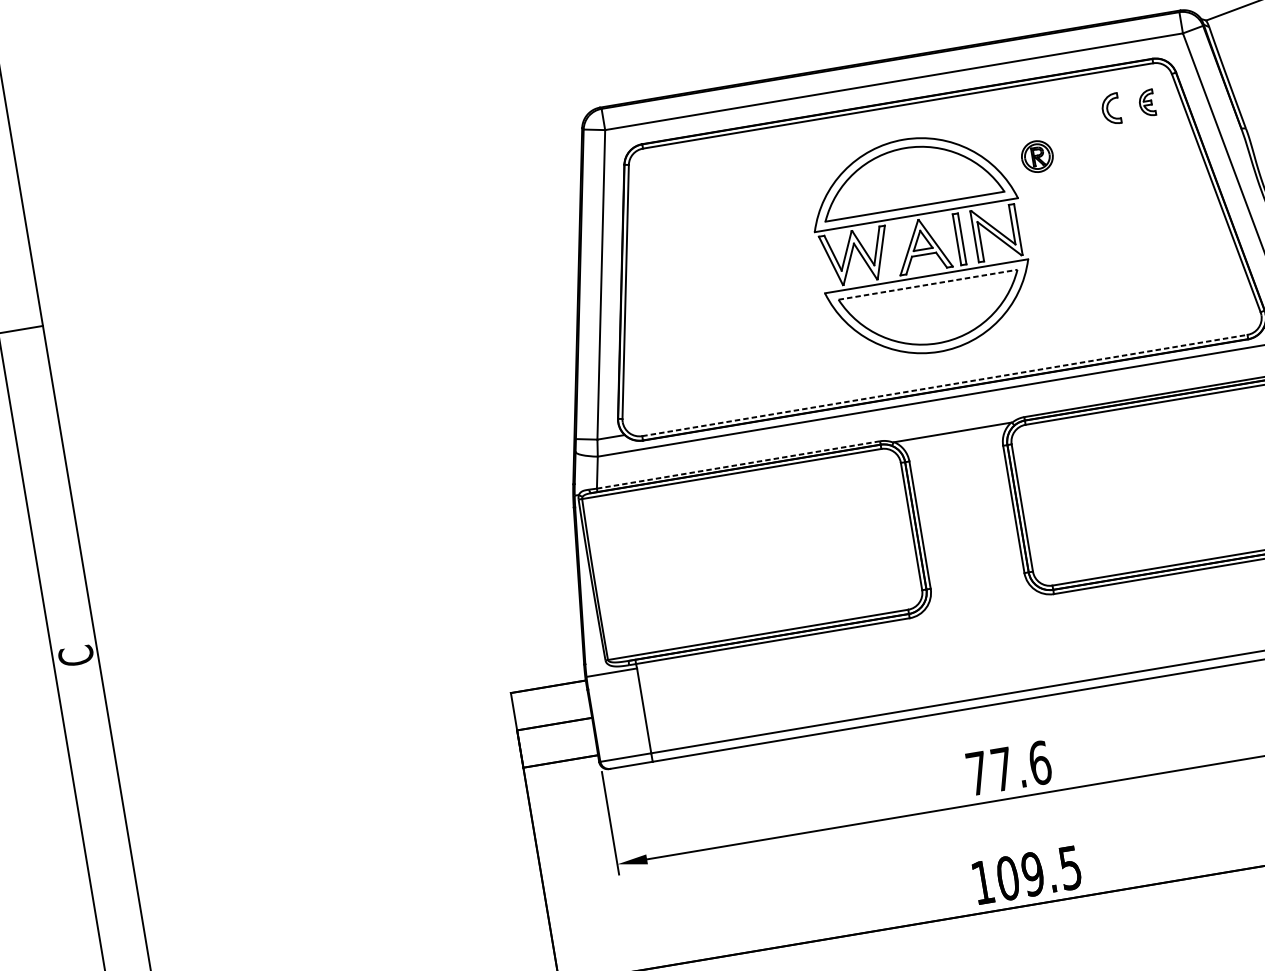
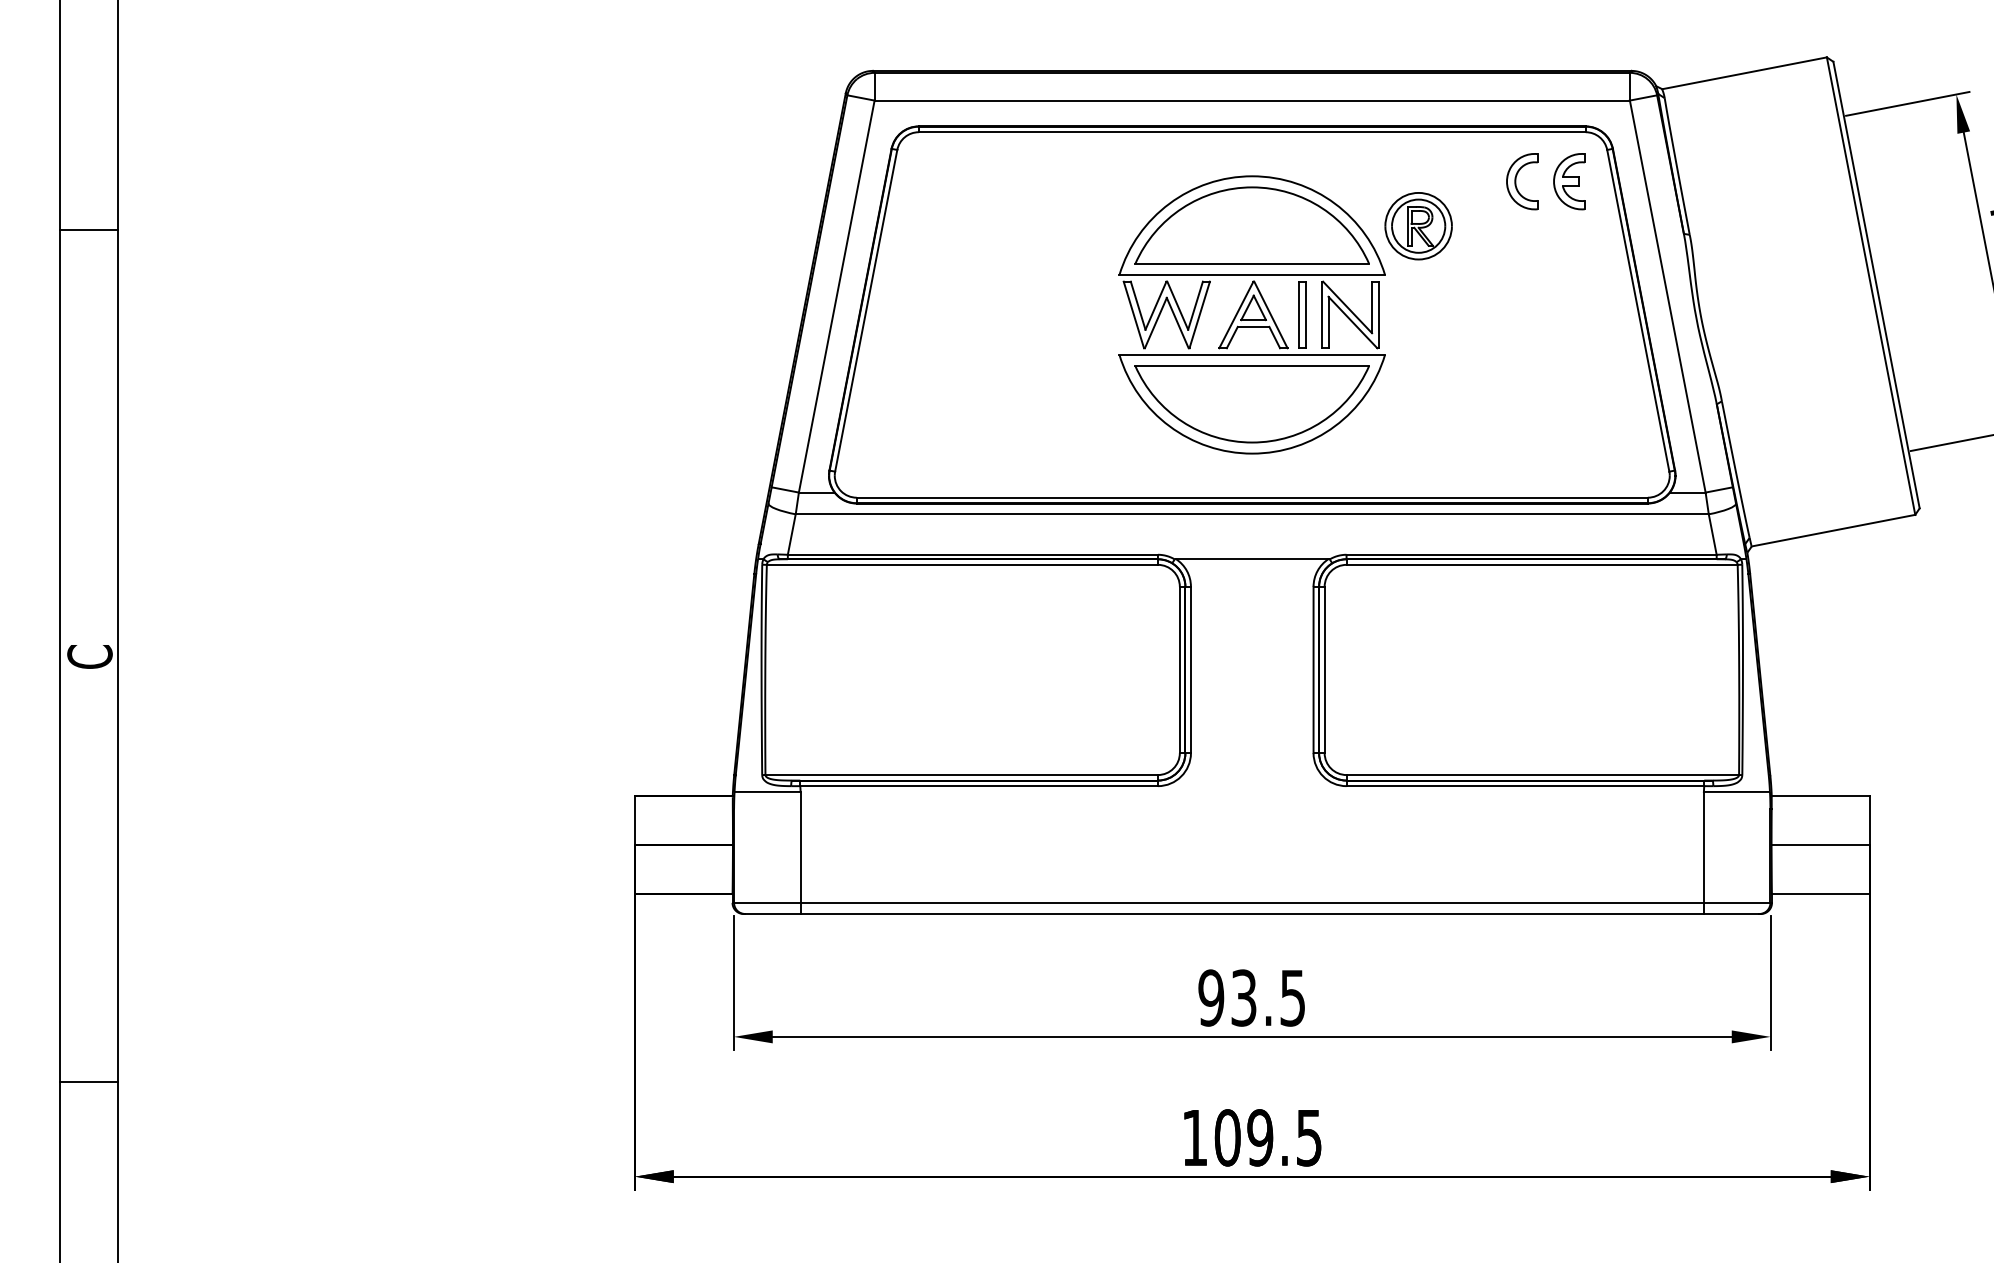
part: (1147, 103) -> (1569, 181), size x1.67
part: (1111, 109) -> (1522, 181), size x1.43
part: (1037, 156) -> (1418, 226), size x1.67
line: (928, 285) -> (1252, 366), dashed -> solid
line: (945, 385) -> (1252, 497), dashed -> solid
line: (738, 464) -> (973, 554), dashed -> solid
text: (1009, 767) -> (1252, 997), 77.6 -> 93.5

